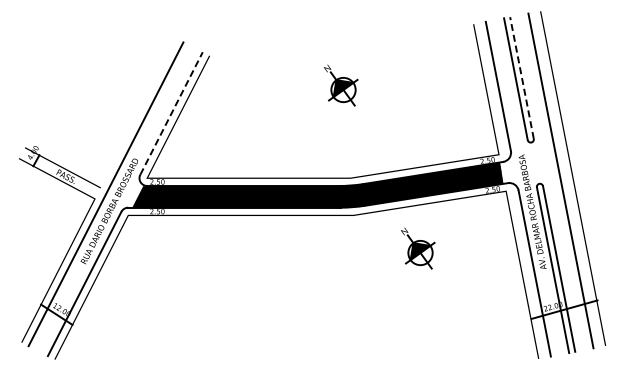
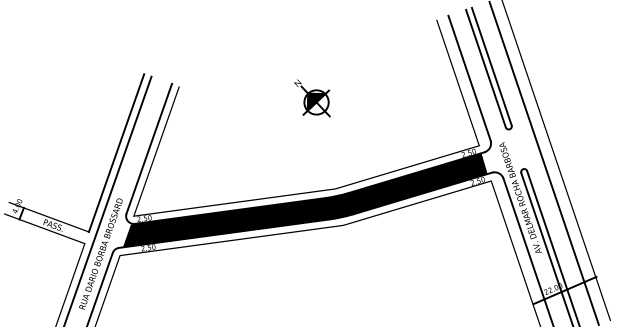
line: (521, 77) -> (491, 66), dashed -> solid
line: (138, 112) -> (116, 152), added
line: (171, 113) -> (149, 148), dashed -> solid
part: (418, 248) -> (412, 249), removed

